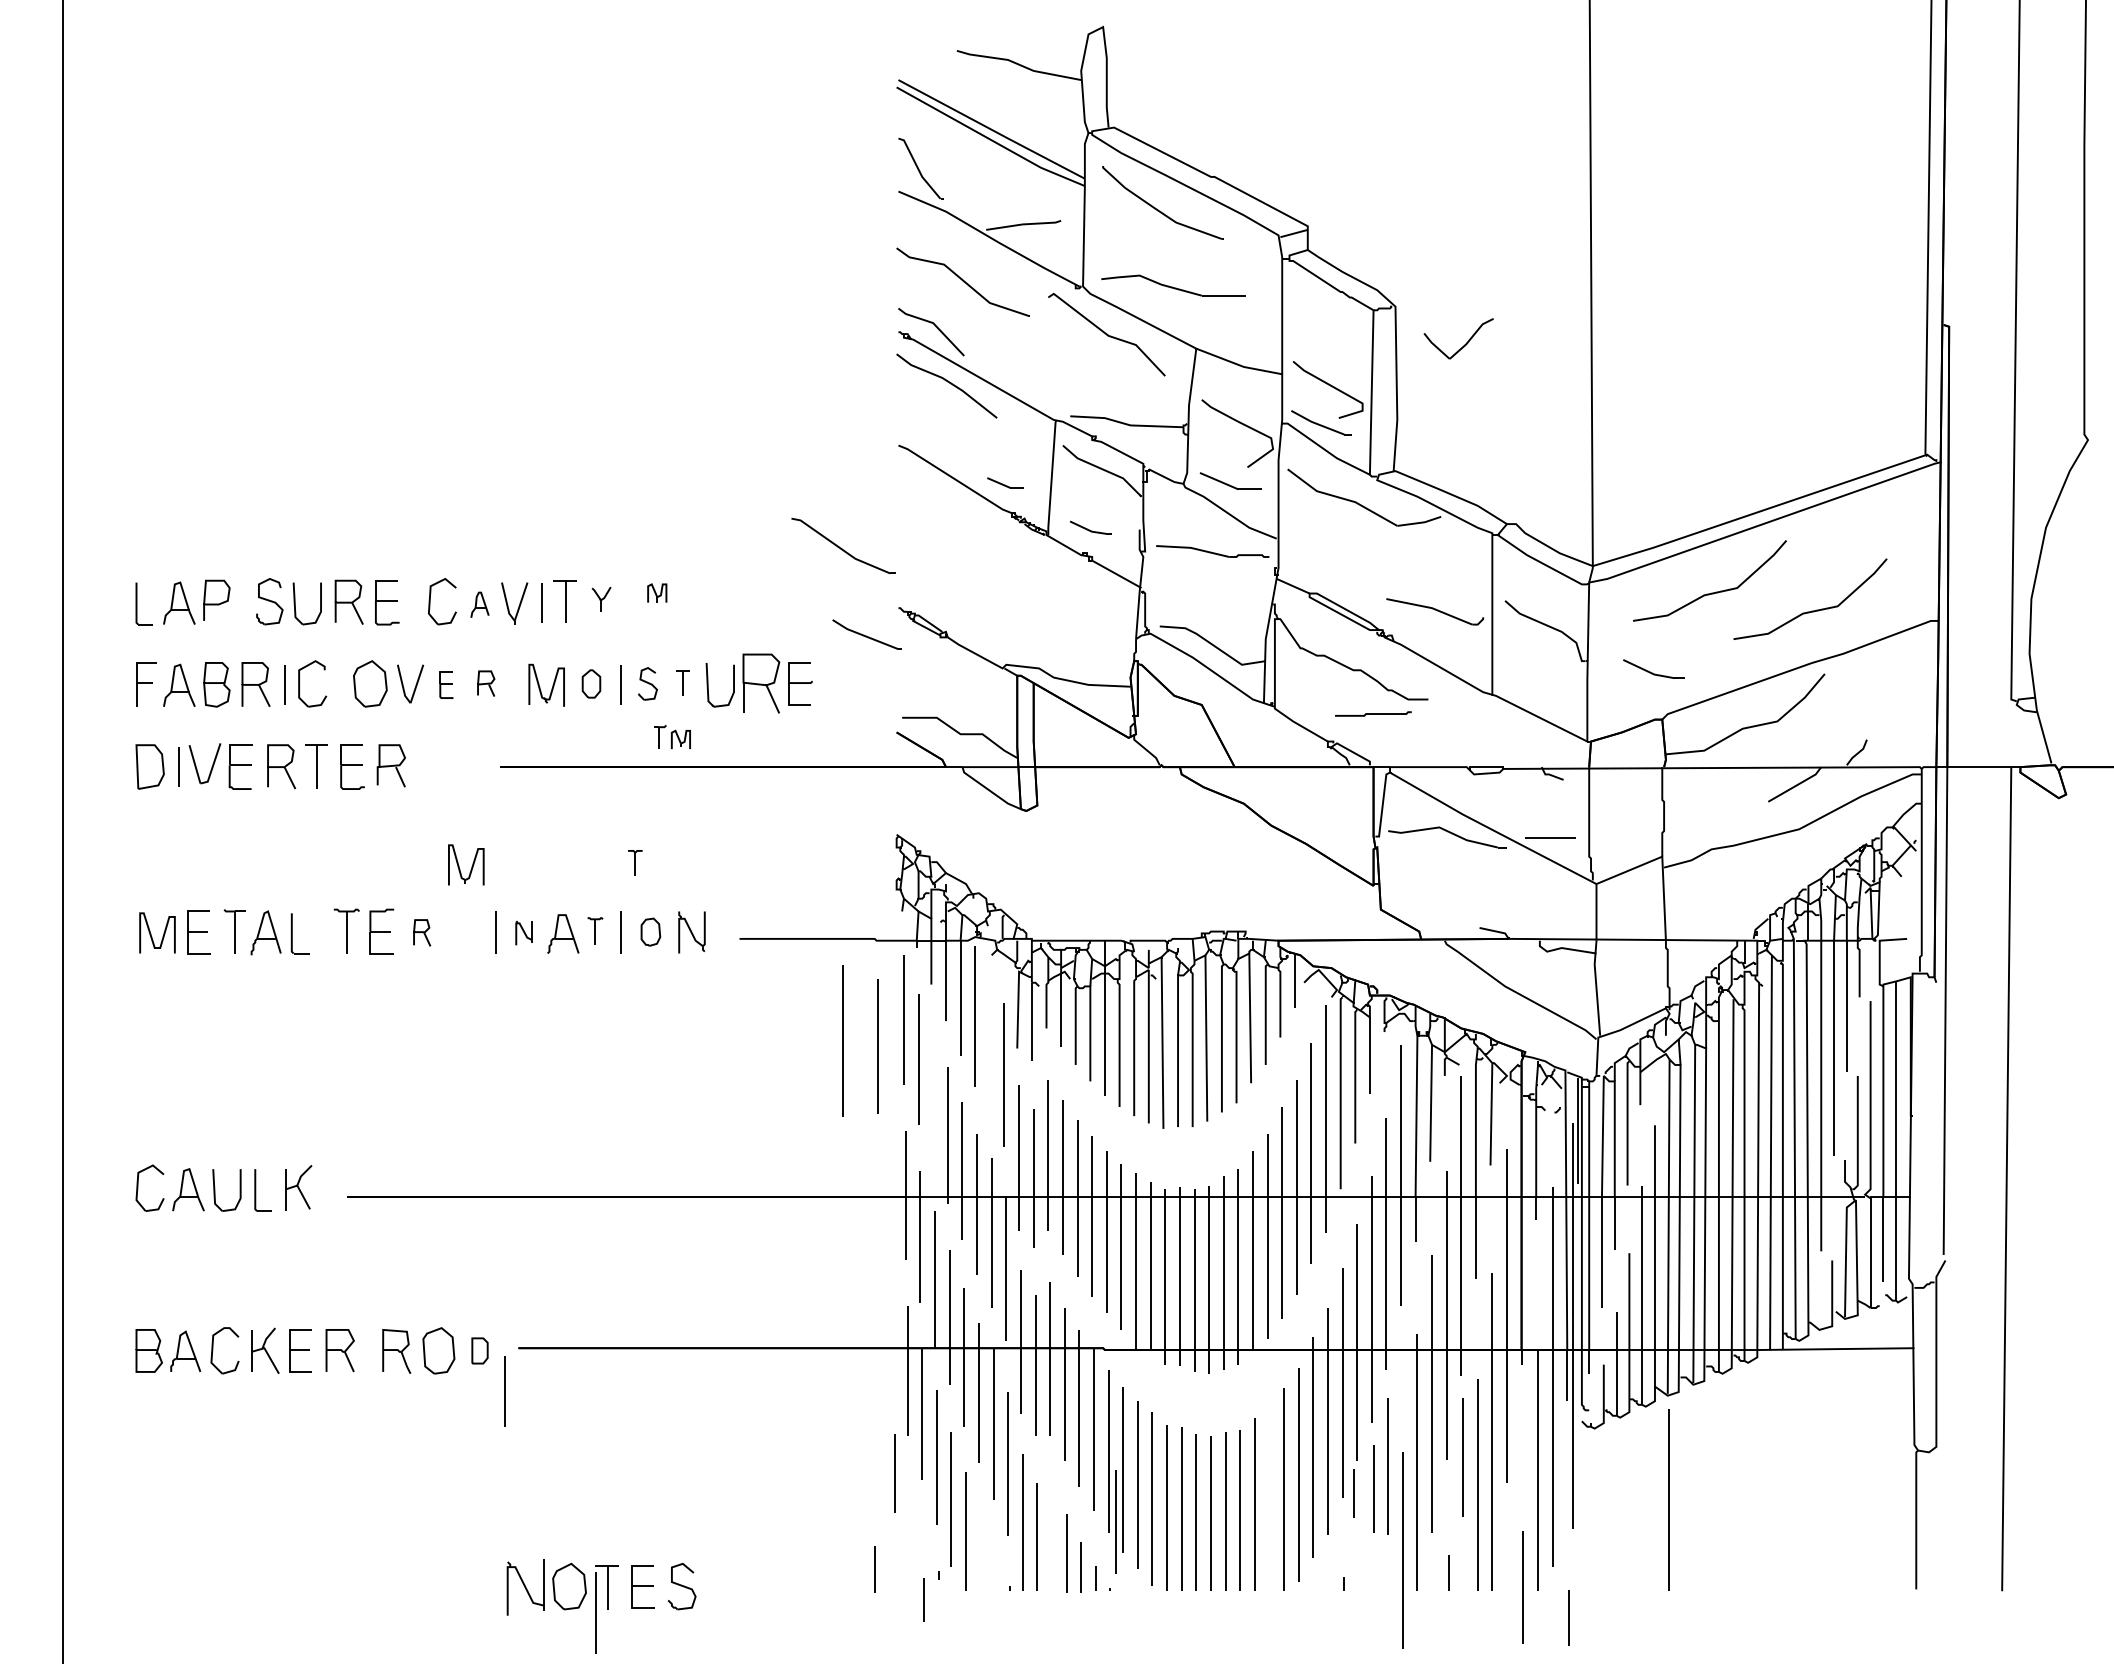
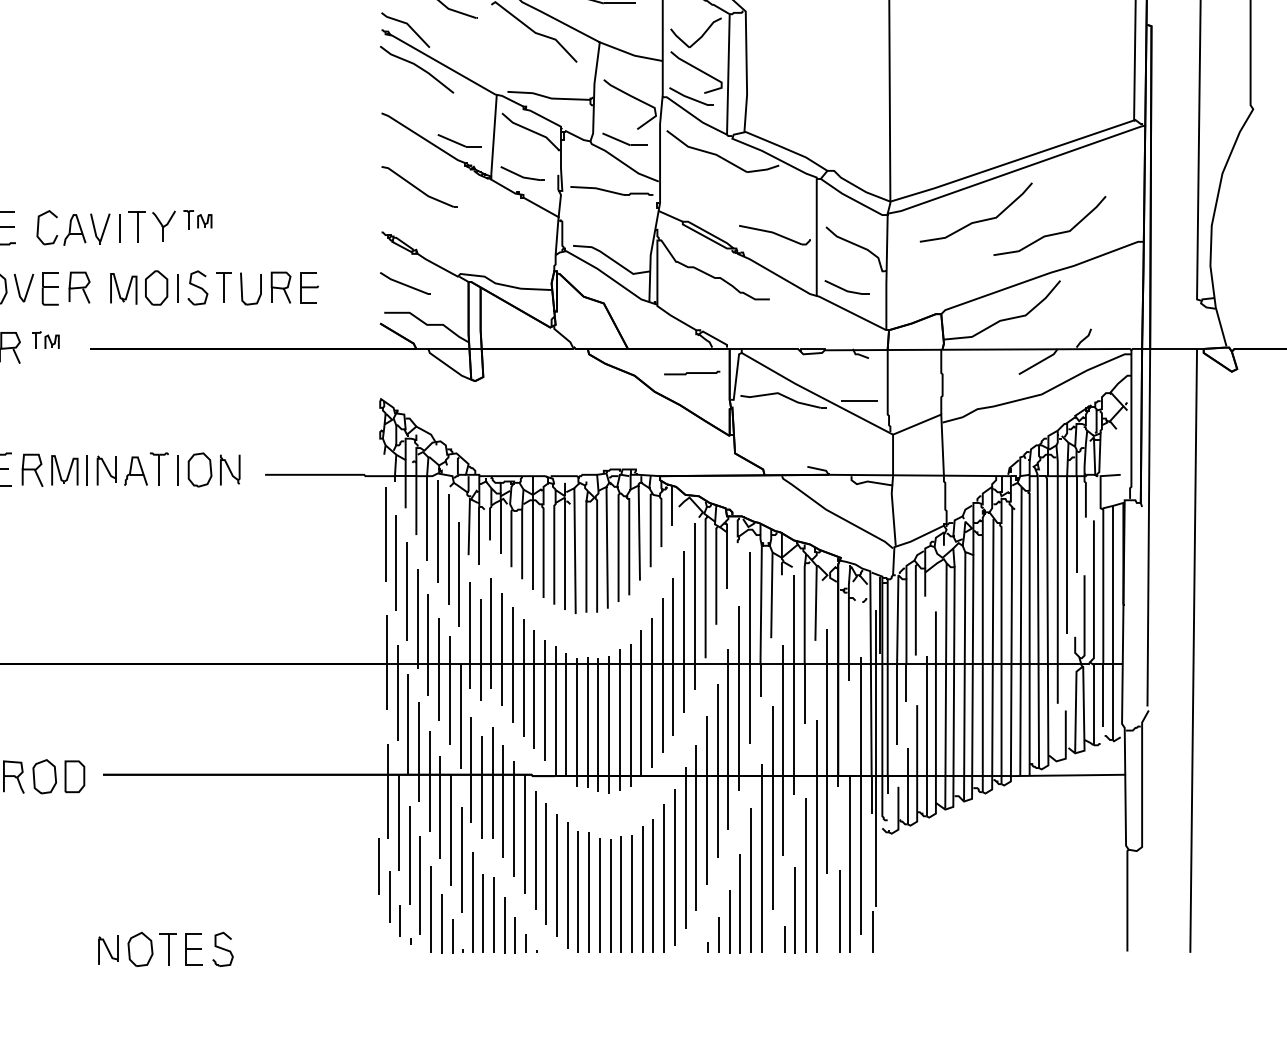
part: (1464, 344) -> (700, 37), moved
part: (1005, 482) -> (459, 140), size x1.67
part: (1090, 527) -> (522, 173), size x1.43
part: (843, 545) -> (419, 186), moved
part: (601, 599) -> (163, 226), size x1.67
part: (479, 604) -> (74, 229), size x1.67
part: (866, 634) -> (405, 283), moved
part: (1653, 668) -> (846, 286), moved
part: (485, 683) -> (78, 287), size x1.67
part: (591, 683) -> (156, 287), size x1.67
part: (647, 683) -> (197, 287), size x1.43
part: (682, 683) -> (223, 287), size x1.67
part: (761, 683) -> (281, 287), size x0.71
part: (446, 684) -> (50, 288), size x1.67
curve: (1373, 713) -> (692, 372), moved
part: (672, 737) -> (45, 340), moved
part: (635, 862) -> (188, 219), moved
part: (466, 864) -> (65, 470), moved
part: (595, 930) -> (159, 468), size x1.67
part: (650, 931) -> (199, 469), size x1.67
part: (421, 932) -> (32, 470), size x1.67
part: (523, 932) -> (106, 470), size x1.67
line: (842, 1040) -> (448, 548), moved
line: (877, 1046) -> (406, 591), moved
part: (479, 1350) -> (74, 776), size x1.67
line: (504, 1391) -> (388, 897), moved
line: (1462, 1457) -> (794, 910), moved
line: (1387, 1466) -> (739, 903), moved
line: (1373, 1488) -> (729, 921), moved
line: (1353, 1493) -> (718, 934), moved
line: (1668, 1499) -> (652, 885), moved
line: (1115, 1521) -> (493, 914), moved
line: (1402, 1550) -> (750, 880), moved
line: (874, 1569) -> (451, 936), moved
part: (525, 1587) -> (108, 950), size x0.71
line: (1522, 1587) -> (838, 911), moved
line: (923, 1599) -> (399, 920), moved
line: (595, 1612) -> (441, 923), moved
line: (1568, 1617) -> (872, 931), moved

